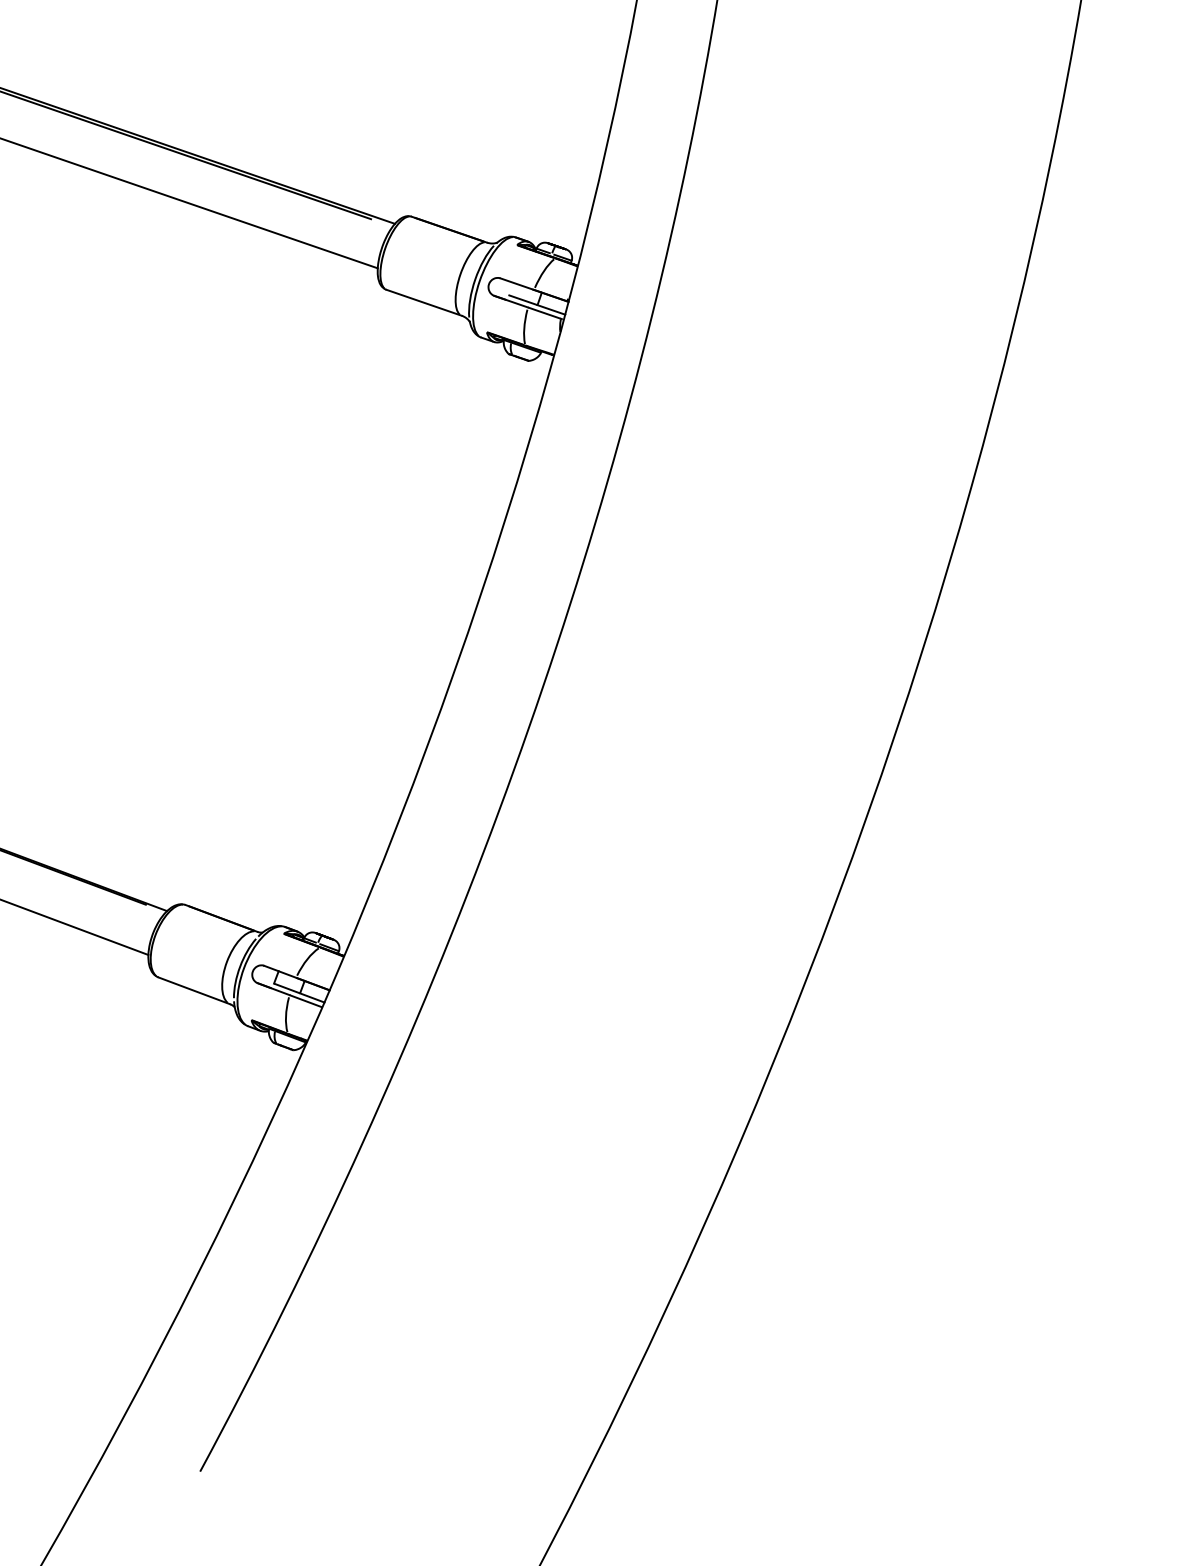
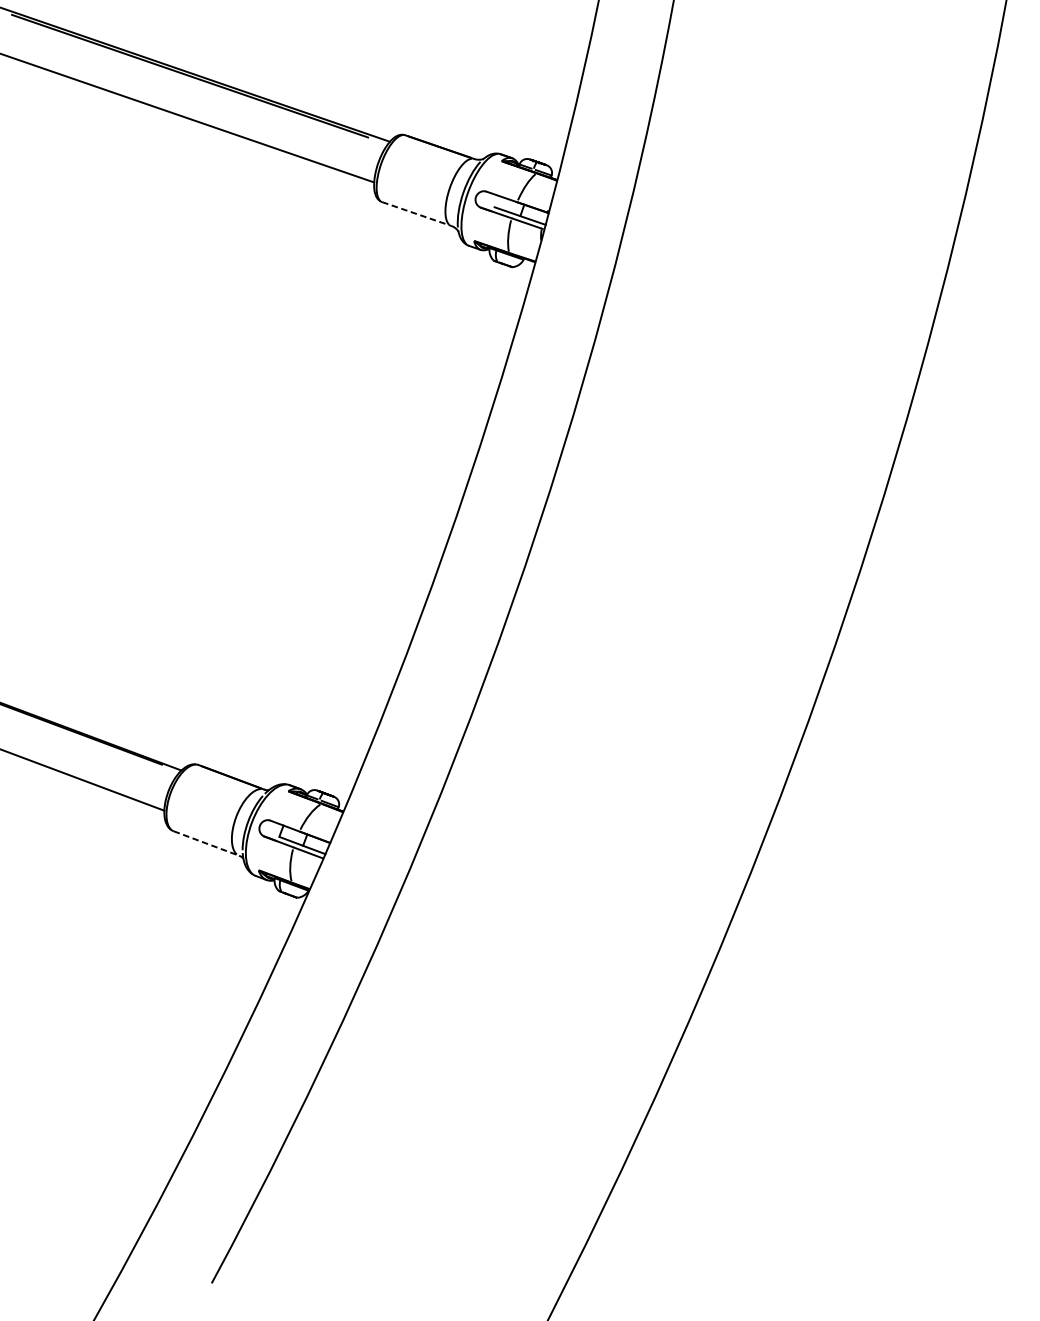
line: (424, 302) -> (416, 213), solid -> dashed
line: (194, 991) -> (206, 844), solid -> dashed

